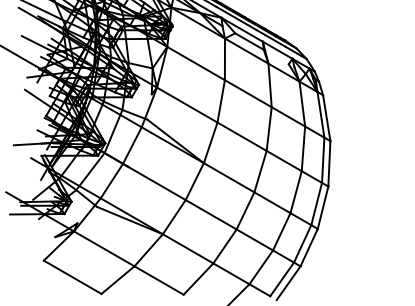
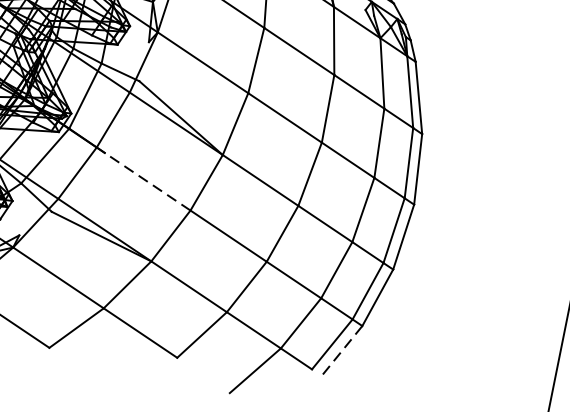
line: (156, 183) -> (146, 181), solid -> dashed
line: (288, 283) -> (341, 351), solid -> dashed

